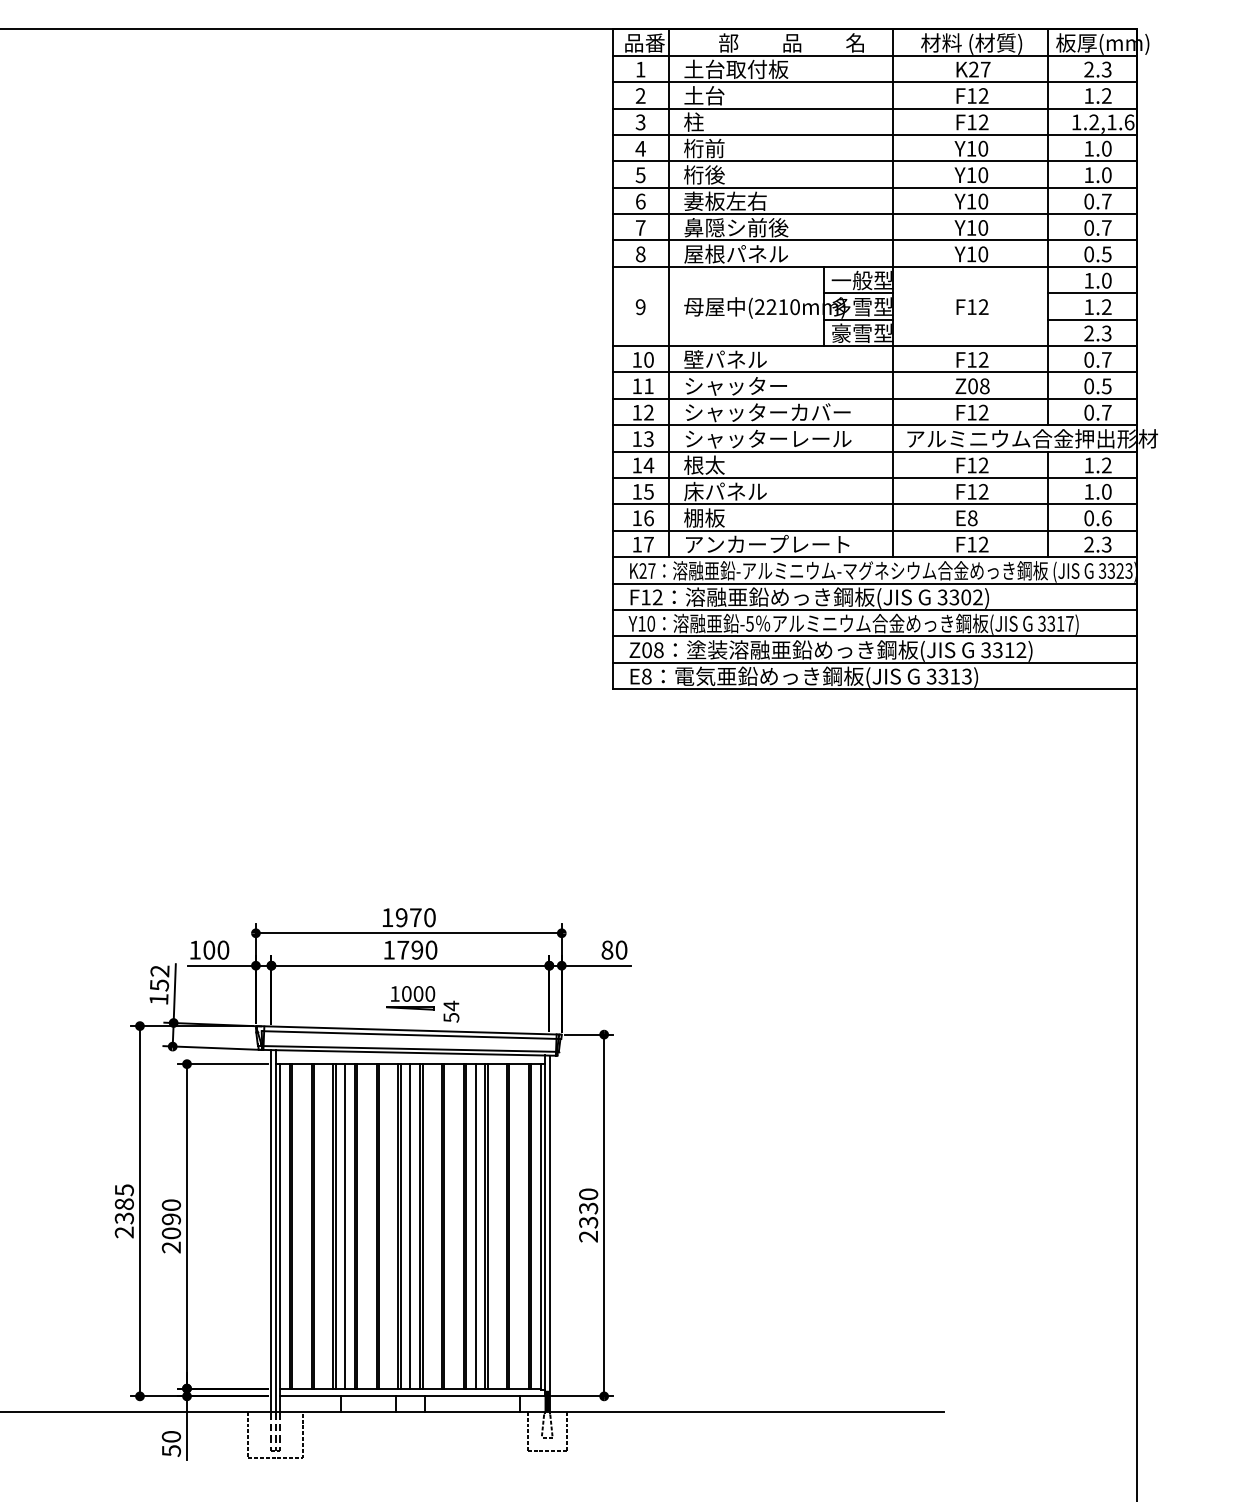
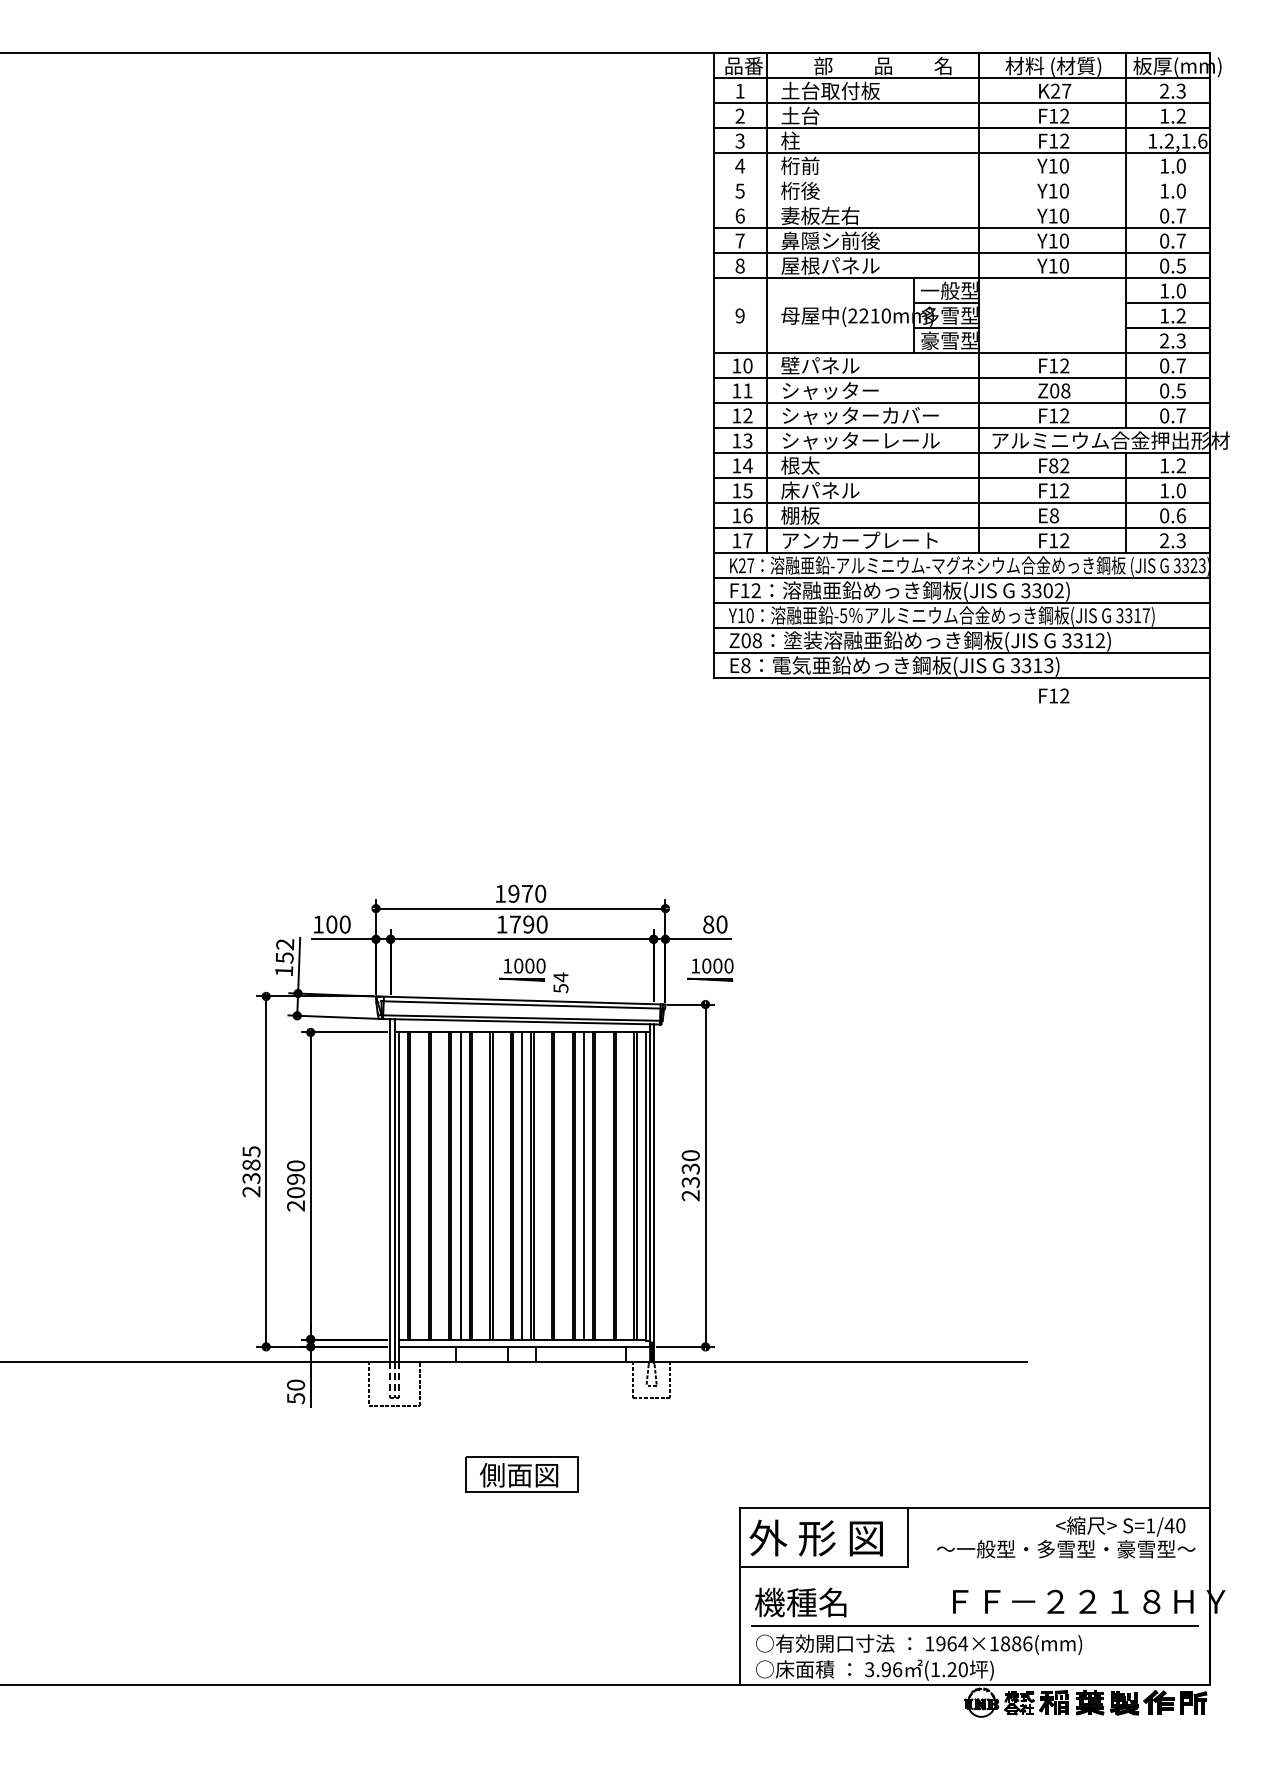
line: (874, 160) -> (961, 177), removed
line: (874, 187) -> (961, 202), removed
text: (972, 306) -> (1054, 695), moved
text: (971, 465) -> (1053, 465), F12 -> F82
part: (609, 997) -> (710, 969), added

